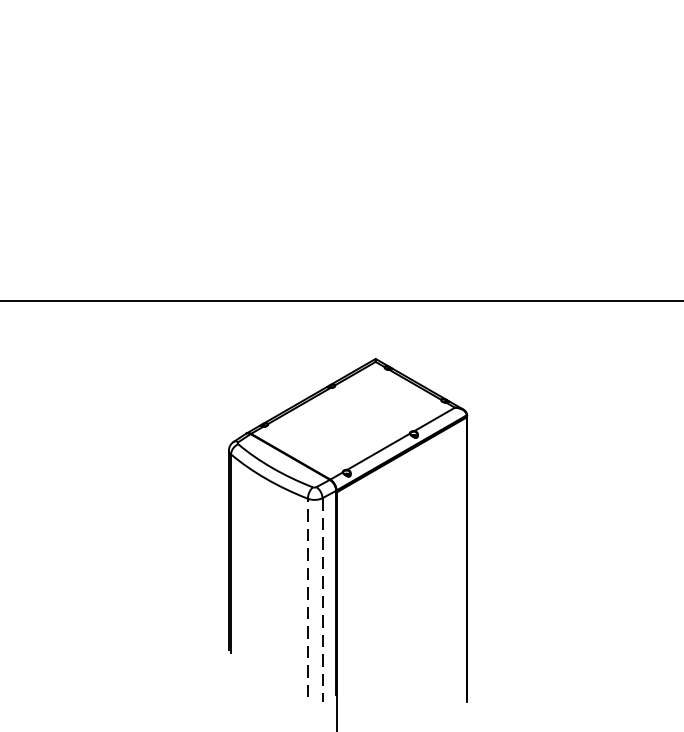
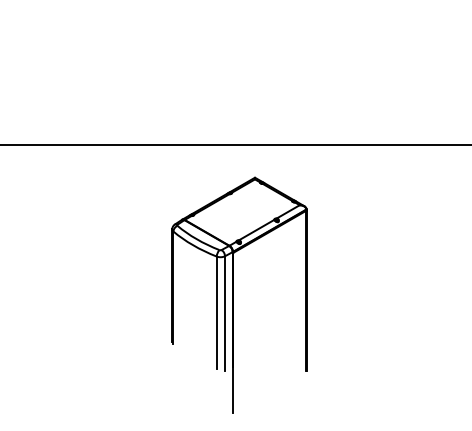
line: (307, 597) -> (216, 312), dashed -> solid
line: (323, 601) -> (225, 314), dashed -> solid

